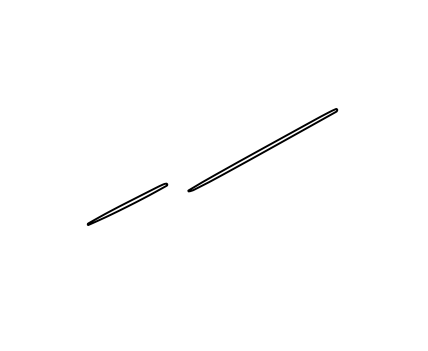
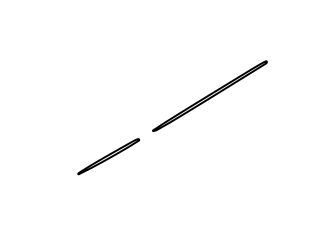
part: (127, 203) -> (108, 156), moved

